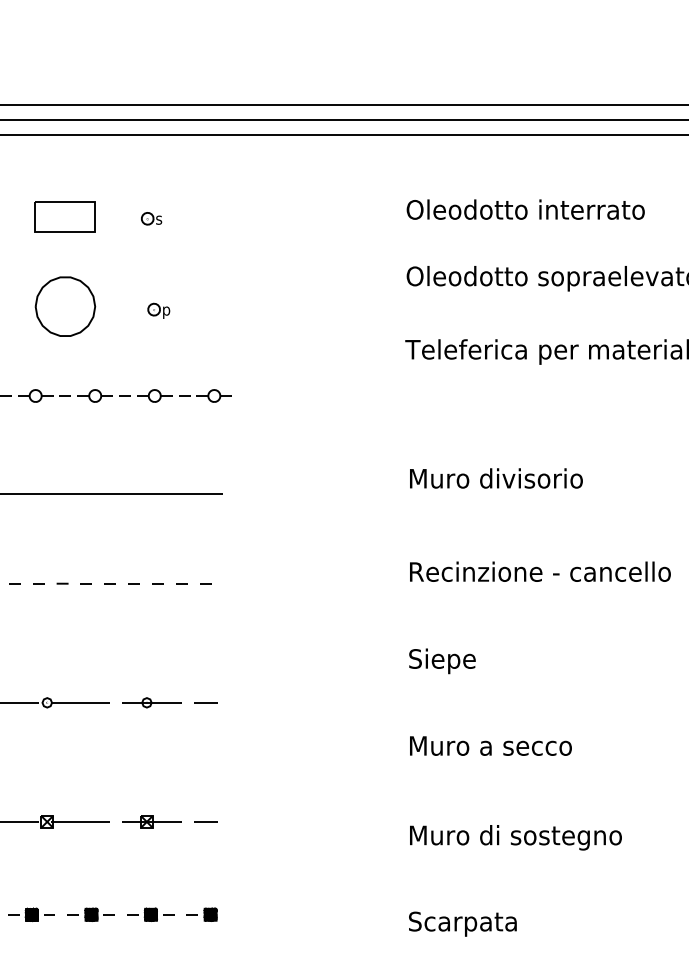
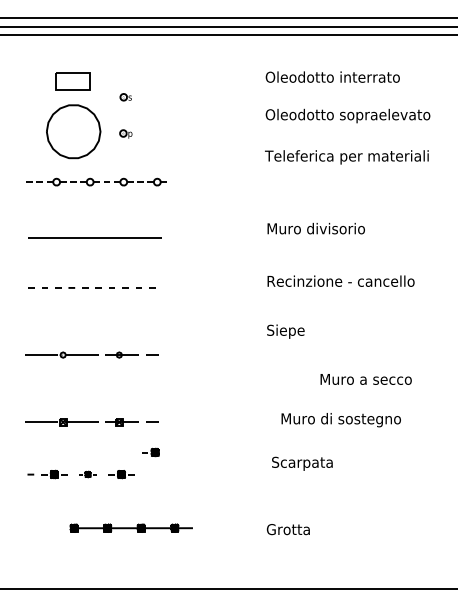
part: (150, 219) -> (125, 97), moved
part: (63, 306) -> (72, 131), size x1.6
text: (489, 746) -> (365, 379), moved
text: (514, 838) -> (340, 420), moved
part: (90, 914) -> (87, 474), size x0.7
part: (202, 914) -> (150, 452), moved
text: (463, 923) -> (302, 463), moved

